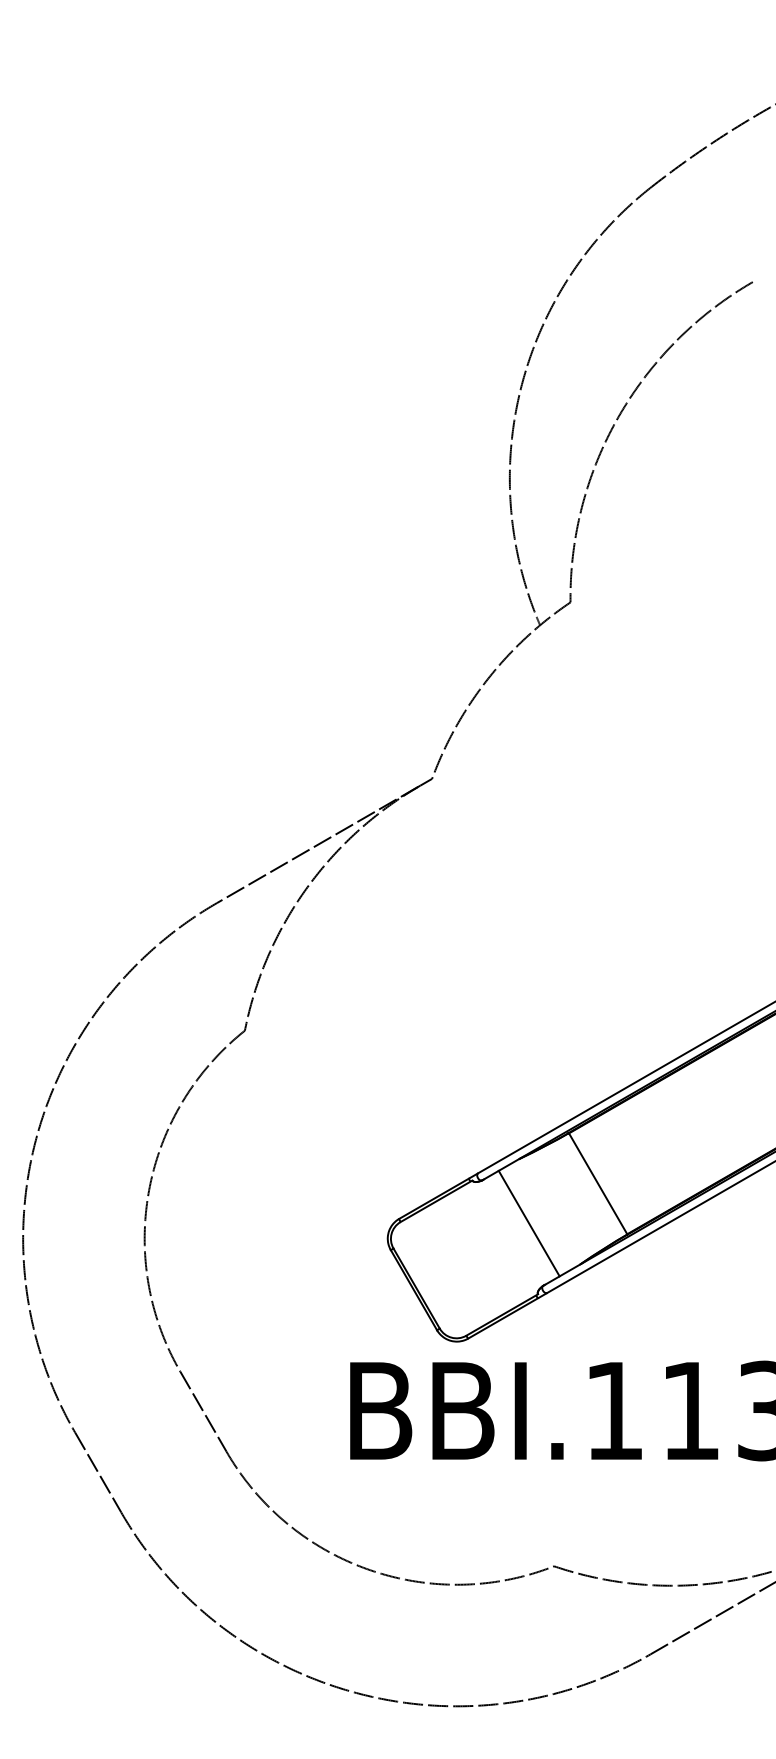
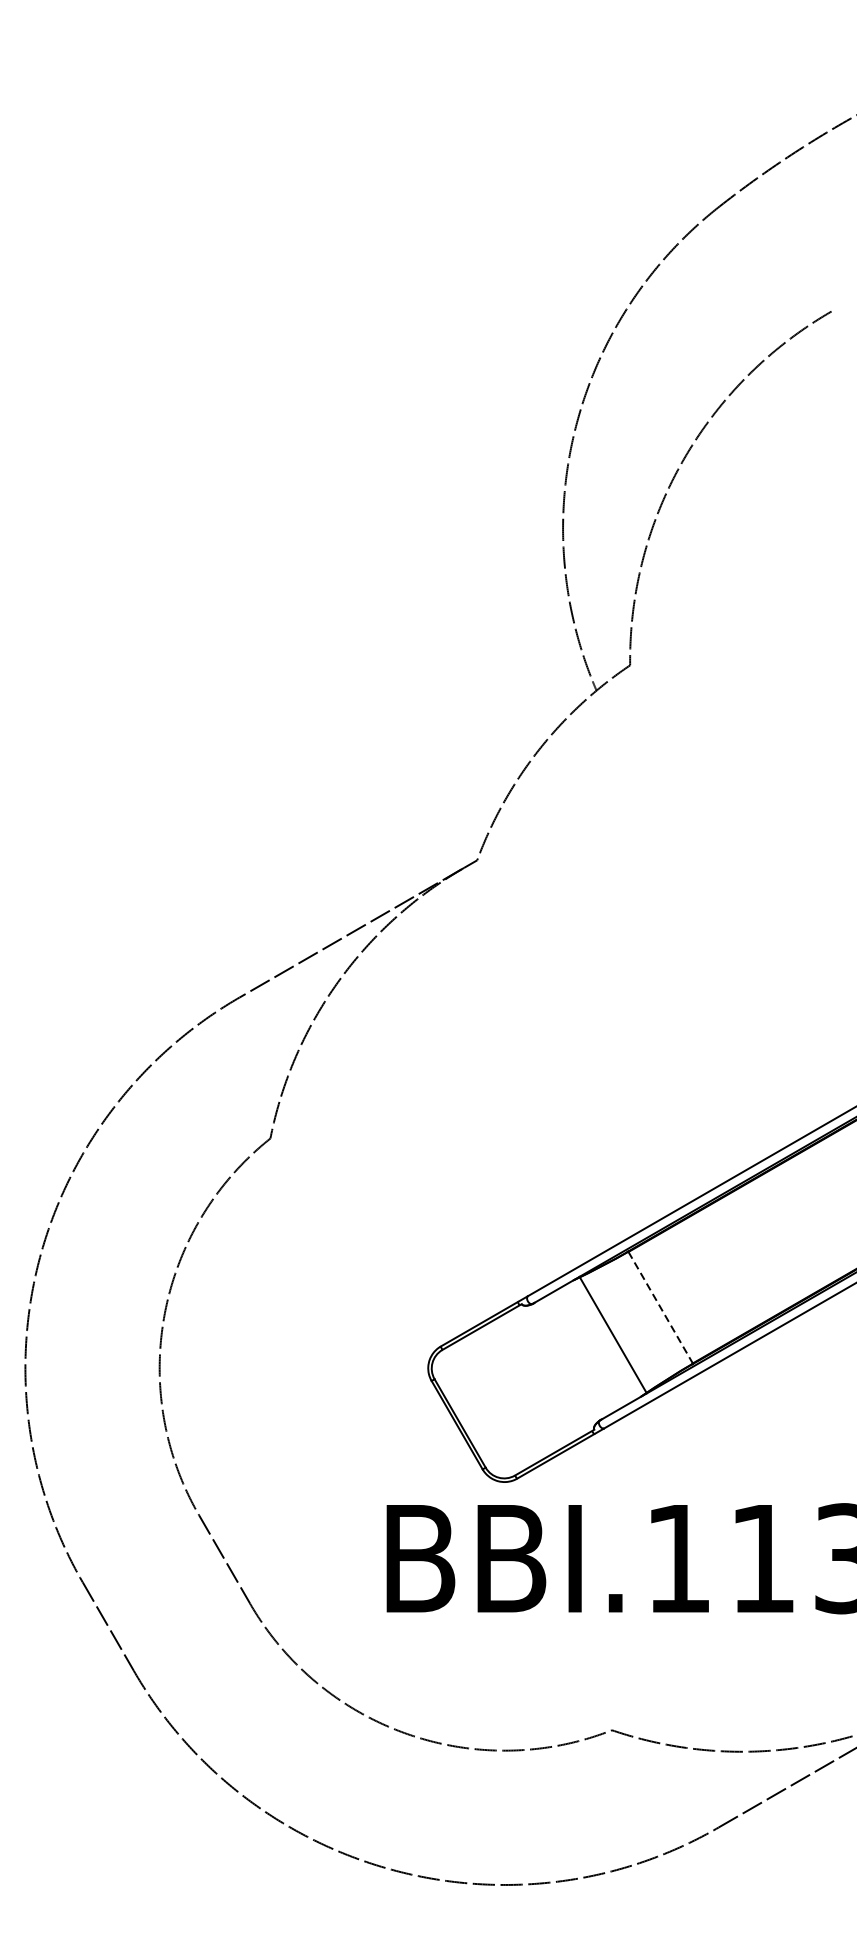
line: (598, 1184) -> (661, 1308), solid -> dashed
line: (528, 1223) -> (612, 1334), moved

